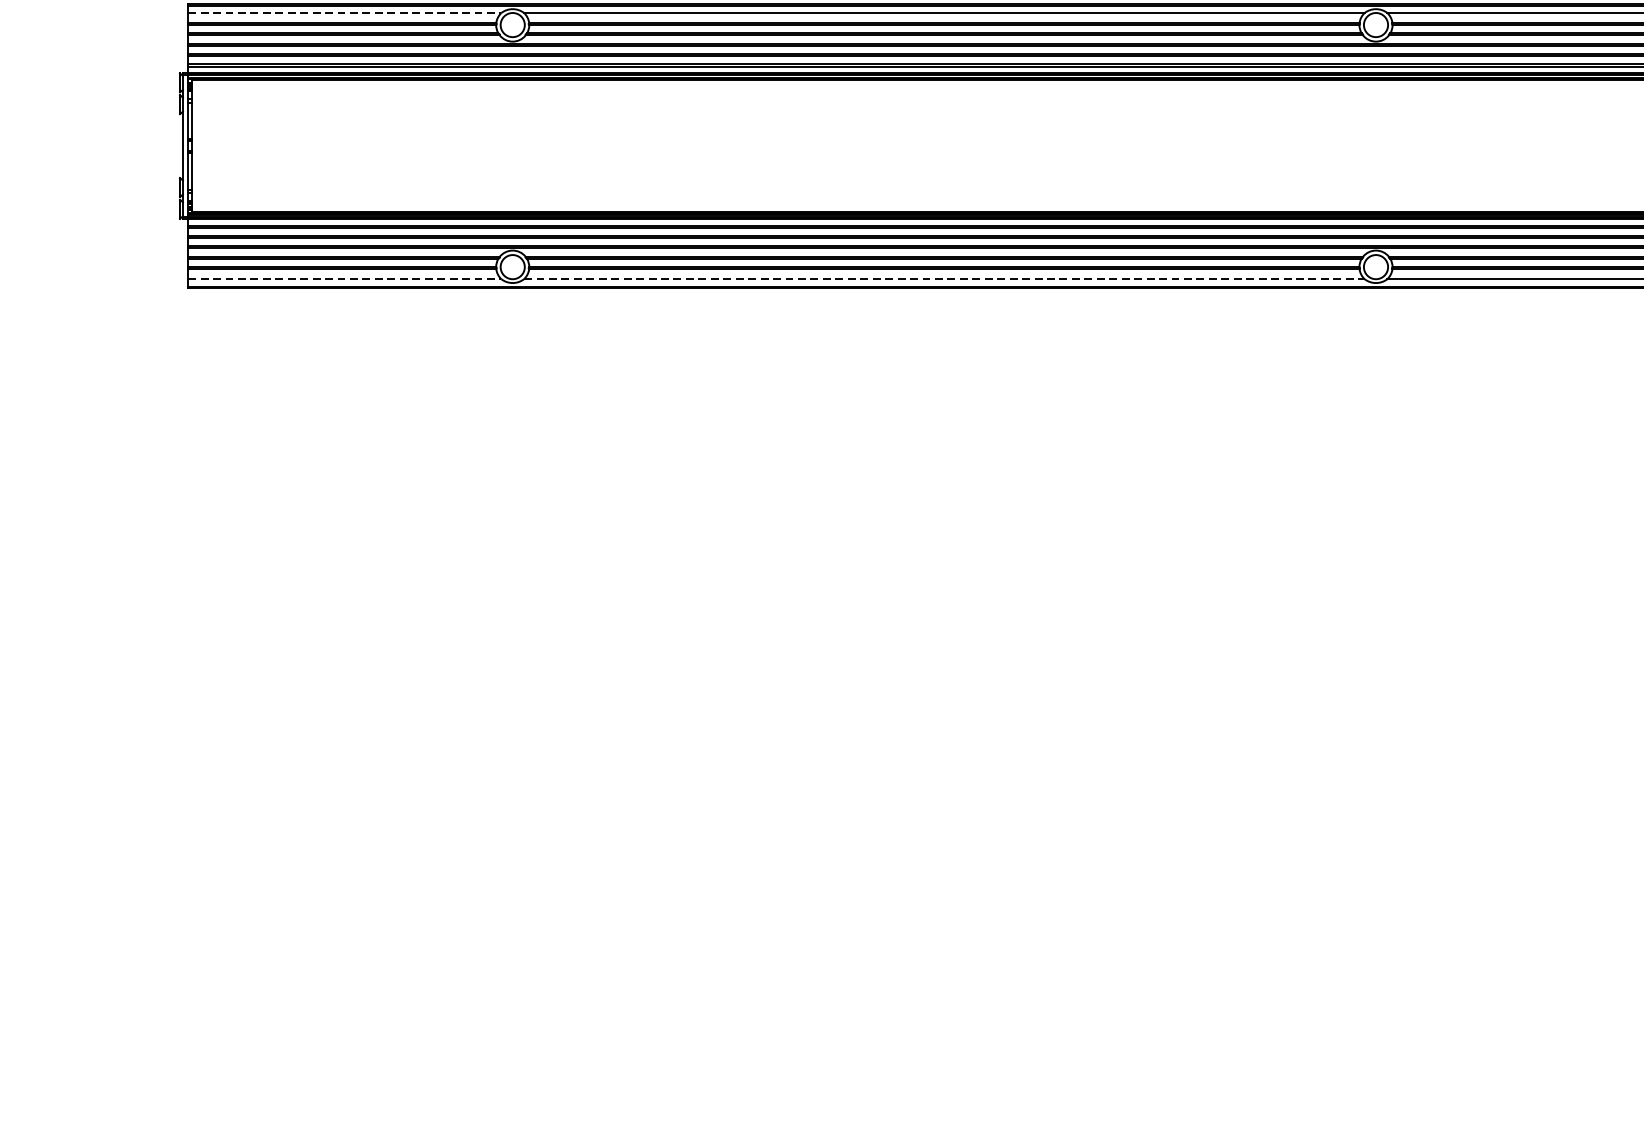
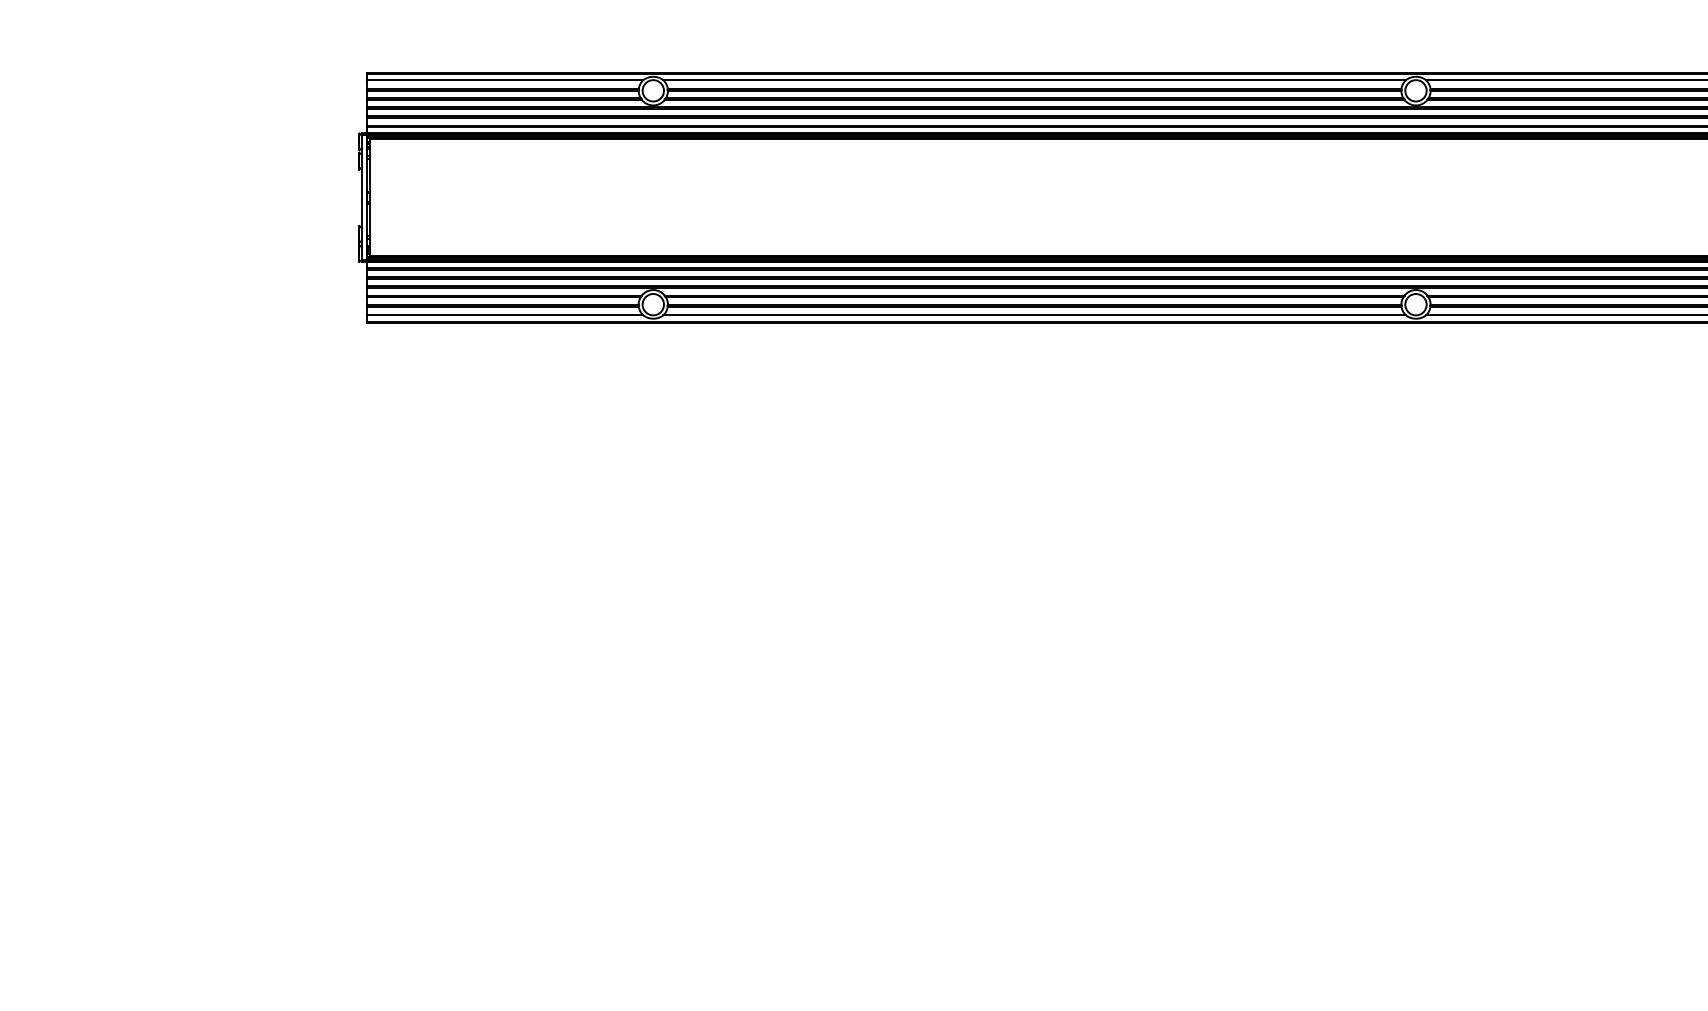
line: (345, 13) -> (505, 80), dashed -> solid
line: (345, 279) -> (505, 315), dashed -> solid
line: (945, 279) -> (1035, 315), dashed -> solid

